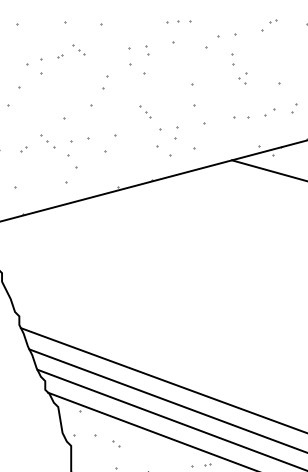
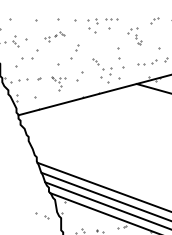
part: (57, 59) -> (54, 36), size x0.7
part: (137, 59) -> (92, 25), moved
part: (227, 59) -> (134, 36), size x0.7
part: (65, 159) -> (58, 83), size x0.6
part: (108, 440) -> (42, 215), moved

